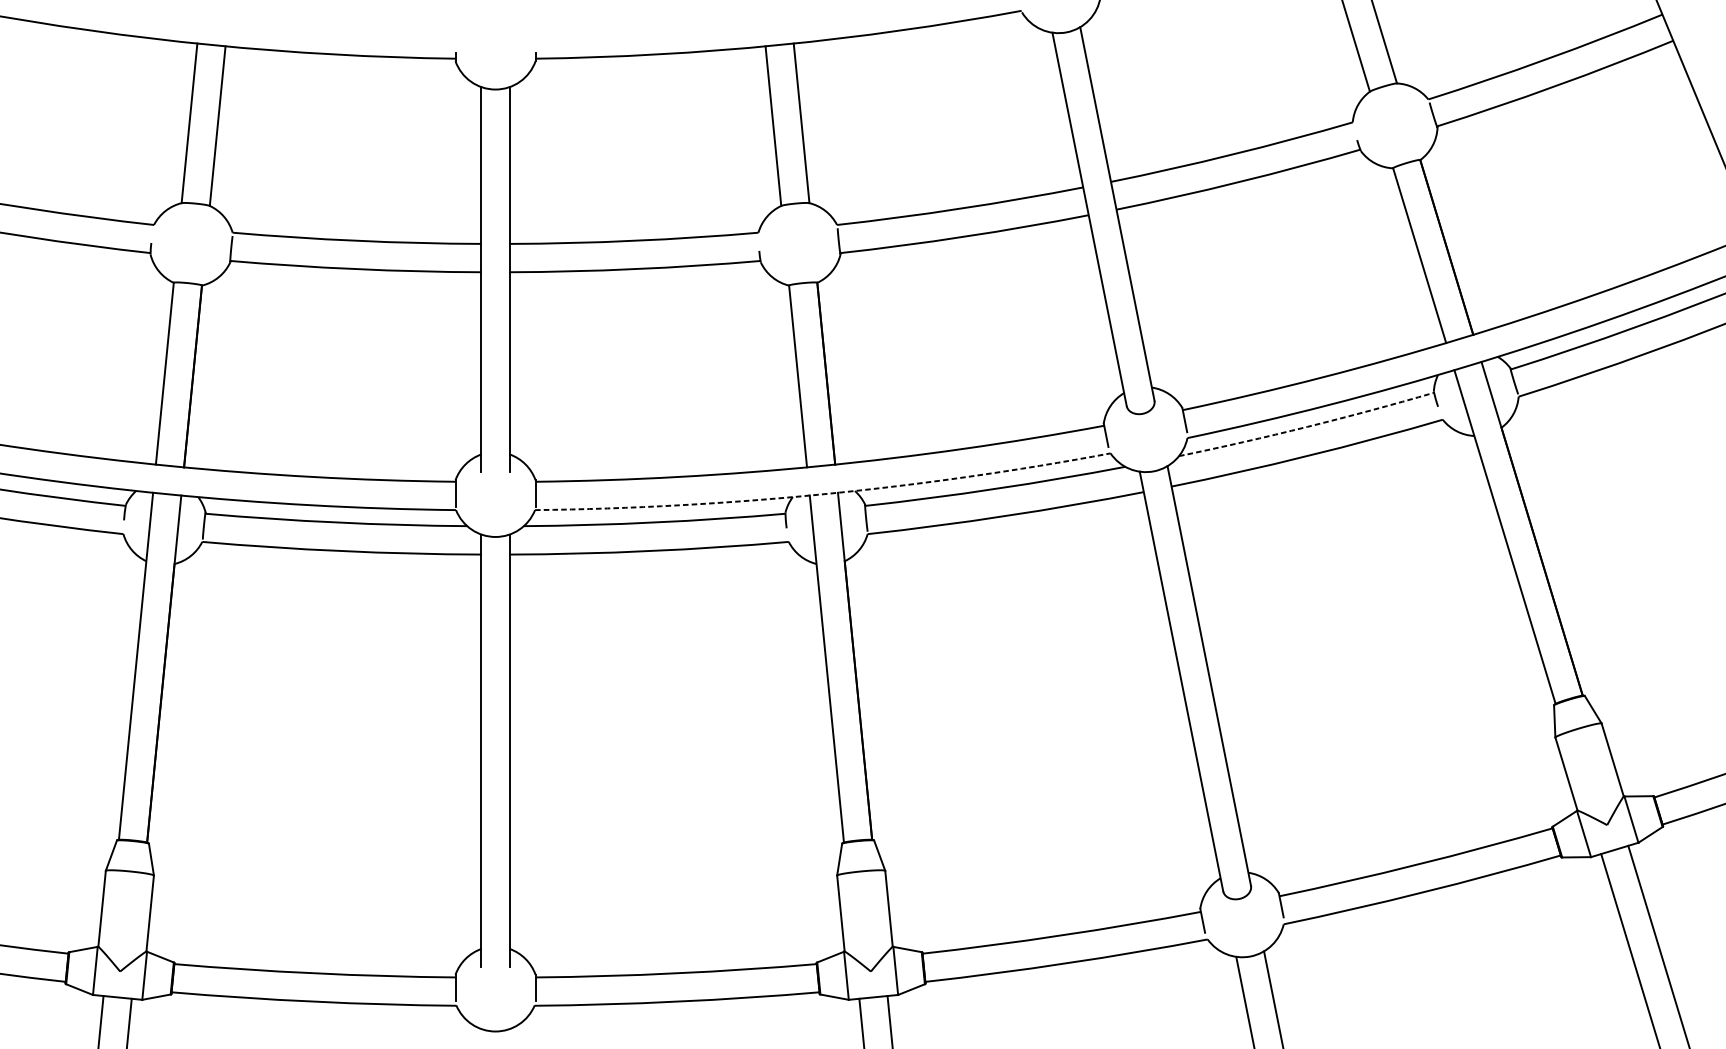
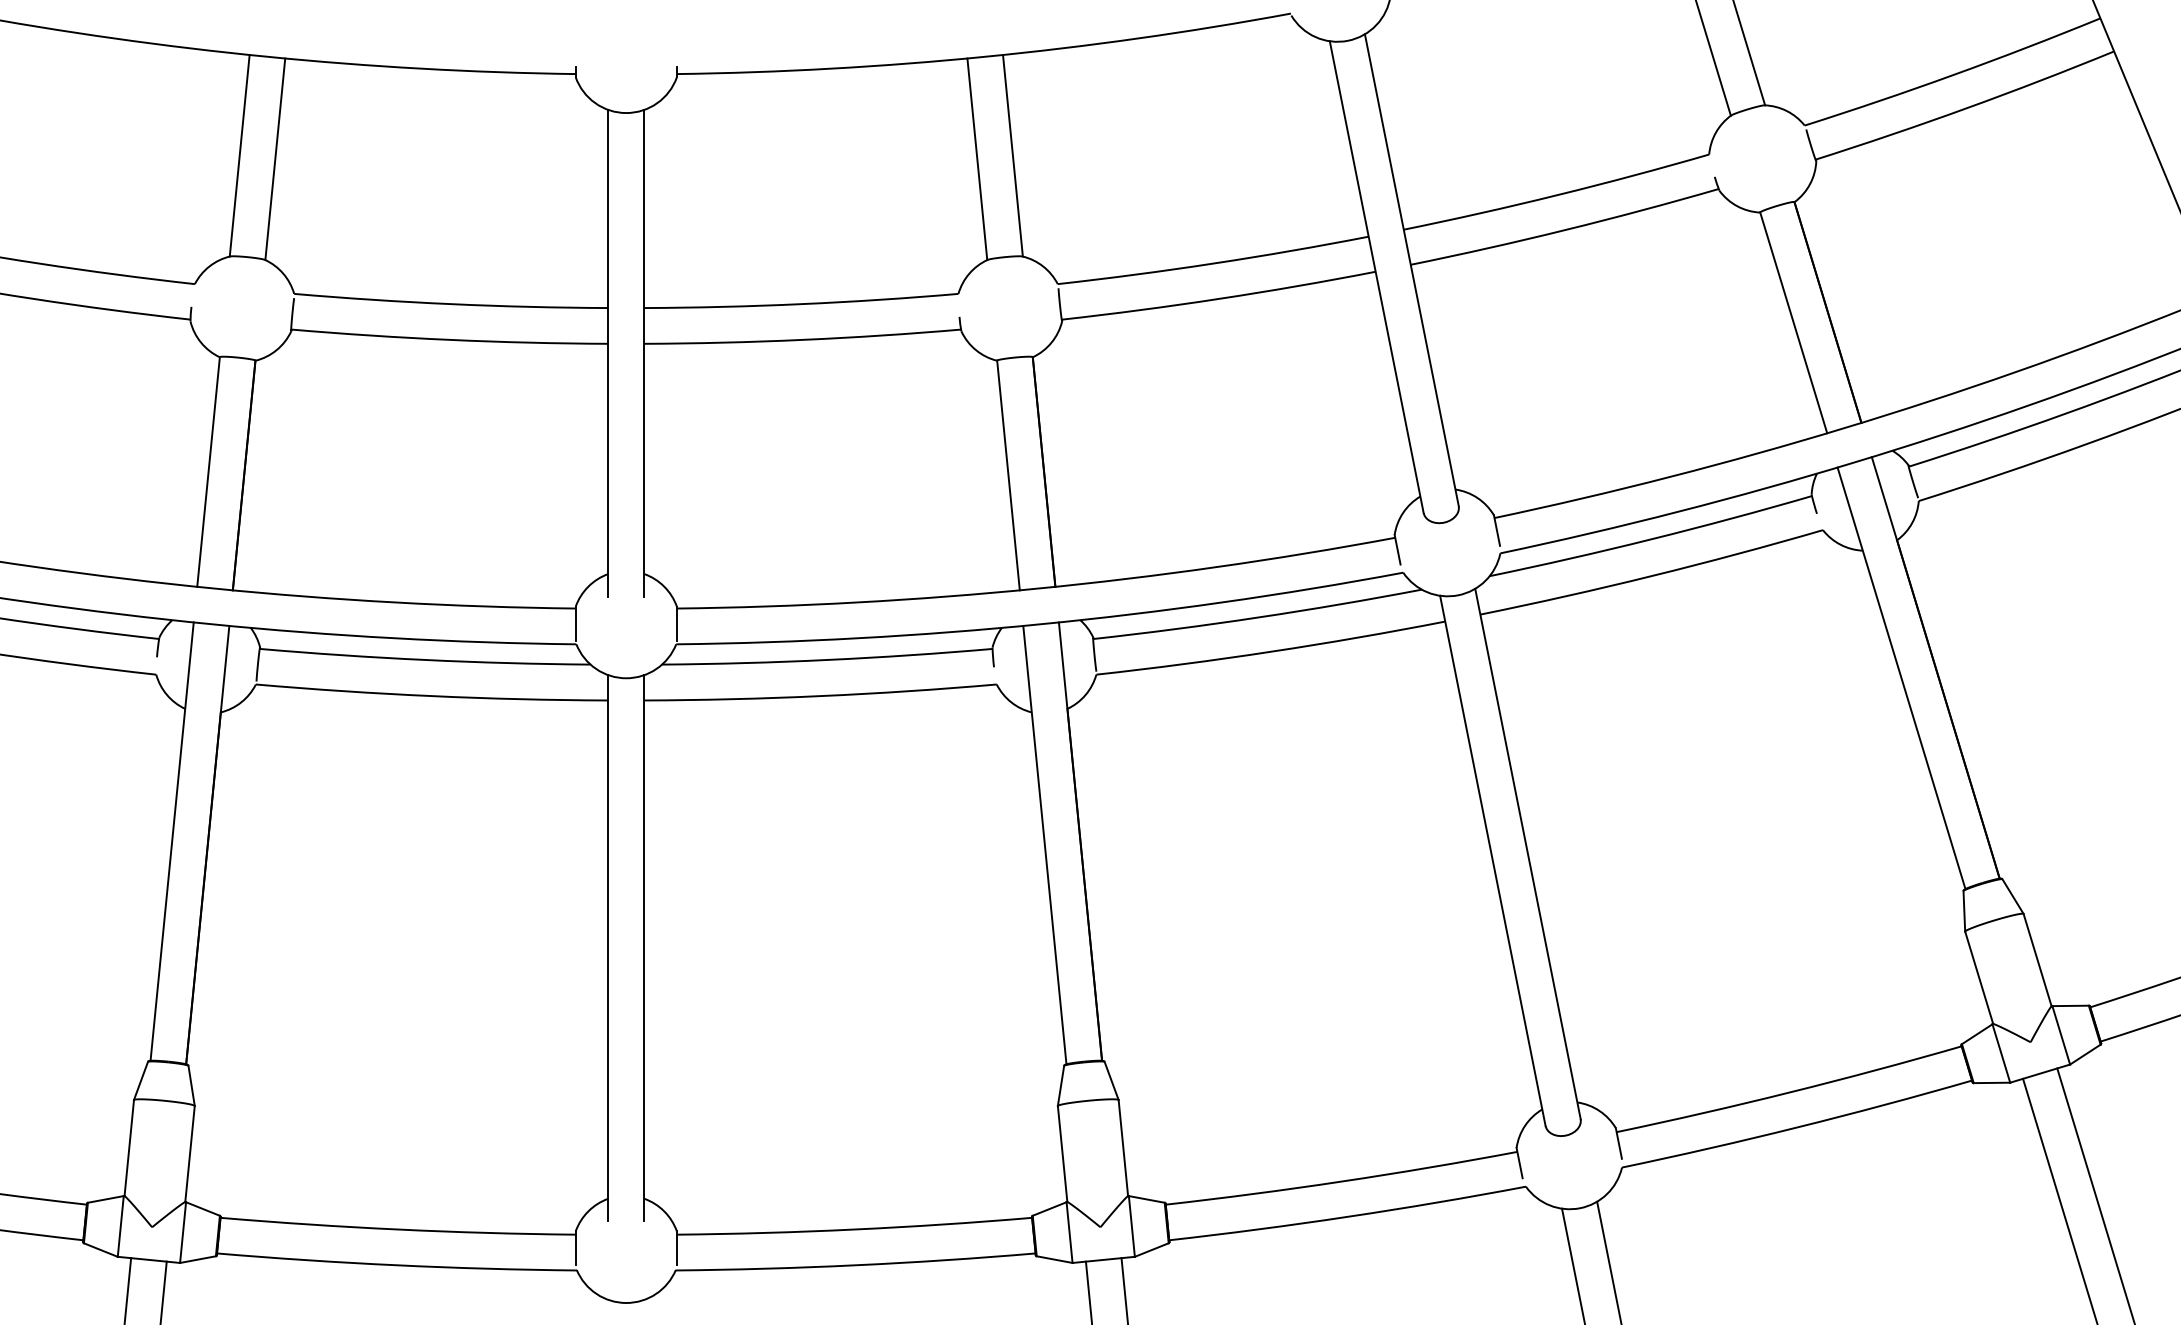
arc: (1307, 427) -> (1651, 539), dashed -> solid
arc: (824, 494) -> (1041, 624), dashed -> solid

